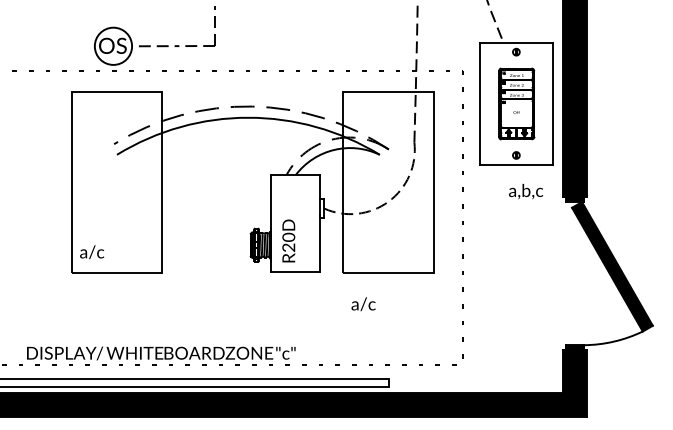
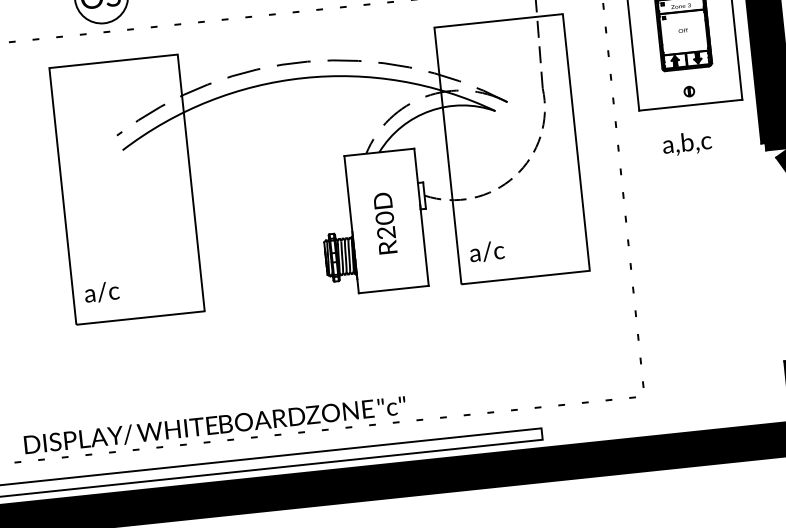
text: (526, 191) -> (687, 143), moved
text: (288, 240) -> (384, 222), moved
text: (363, 304) -> (486, 252), moved

